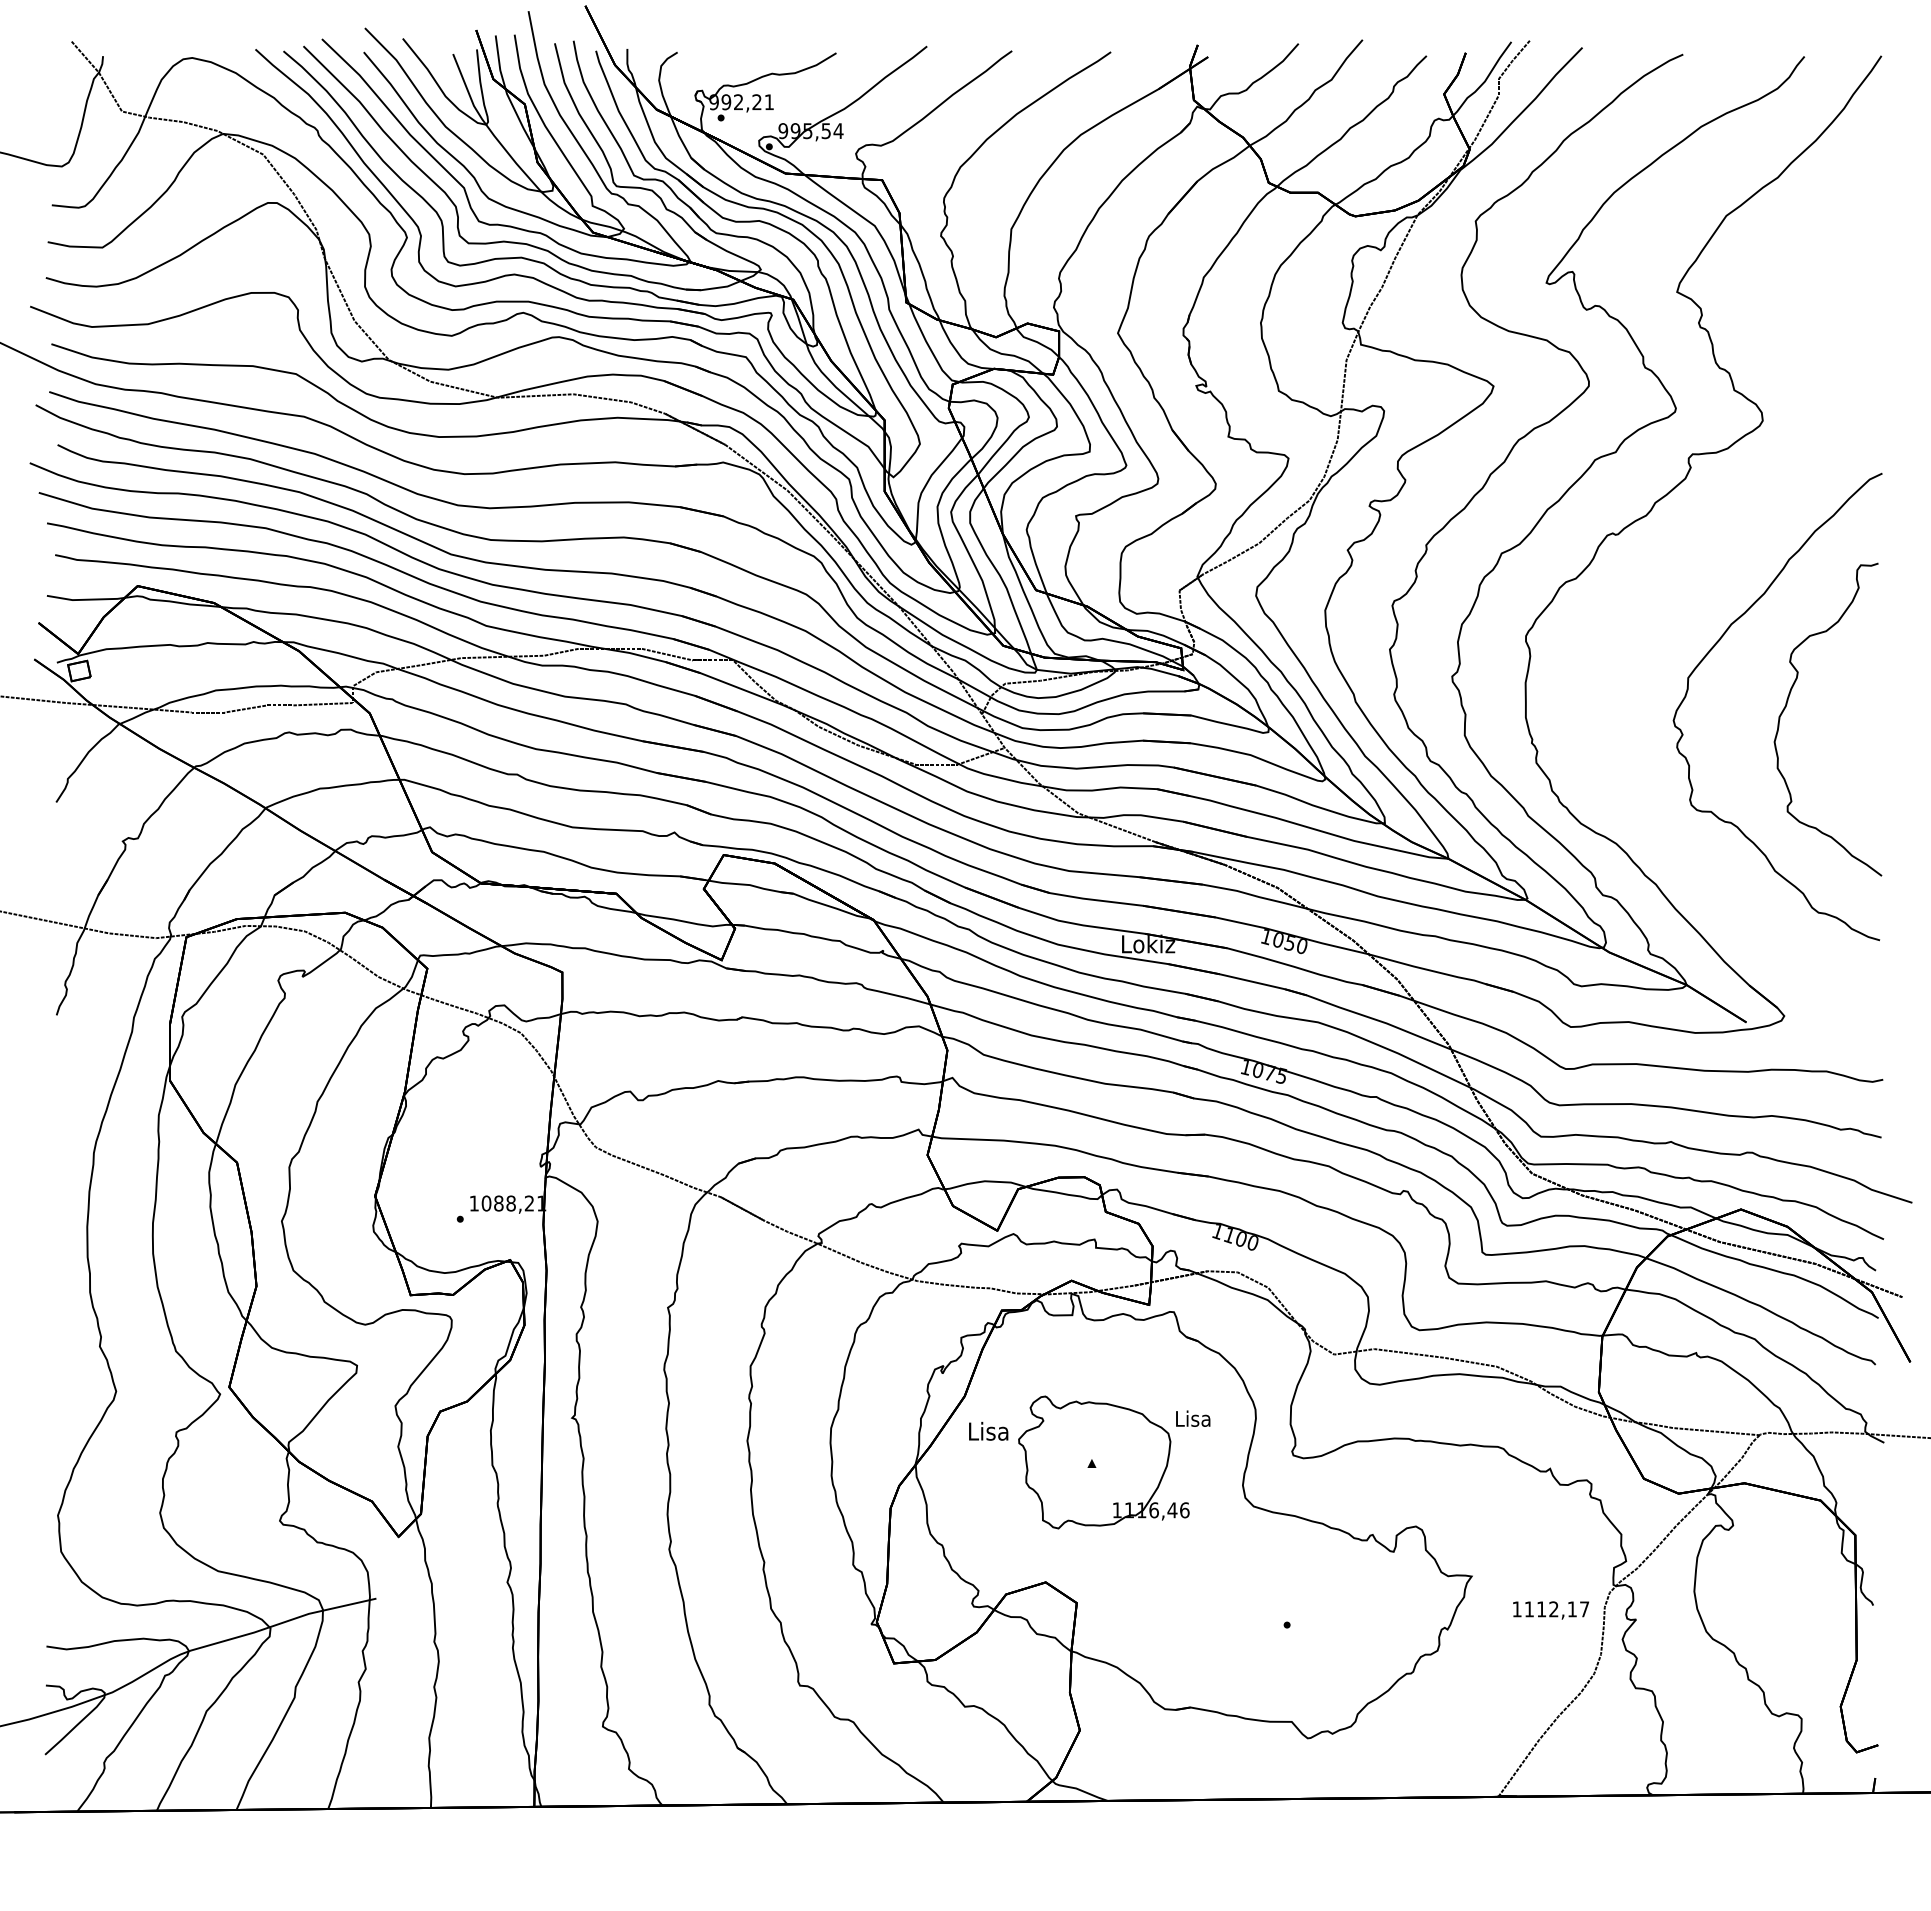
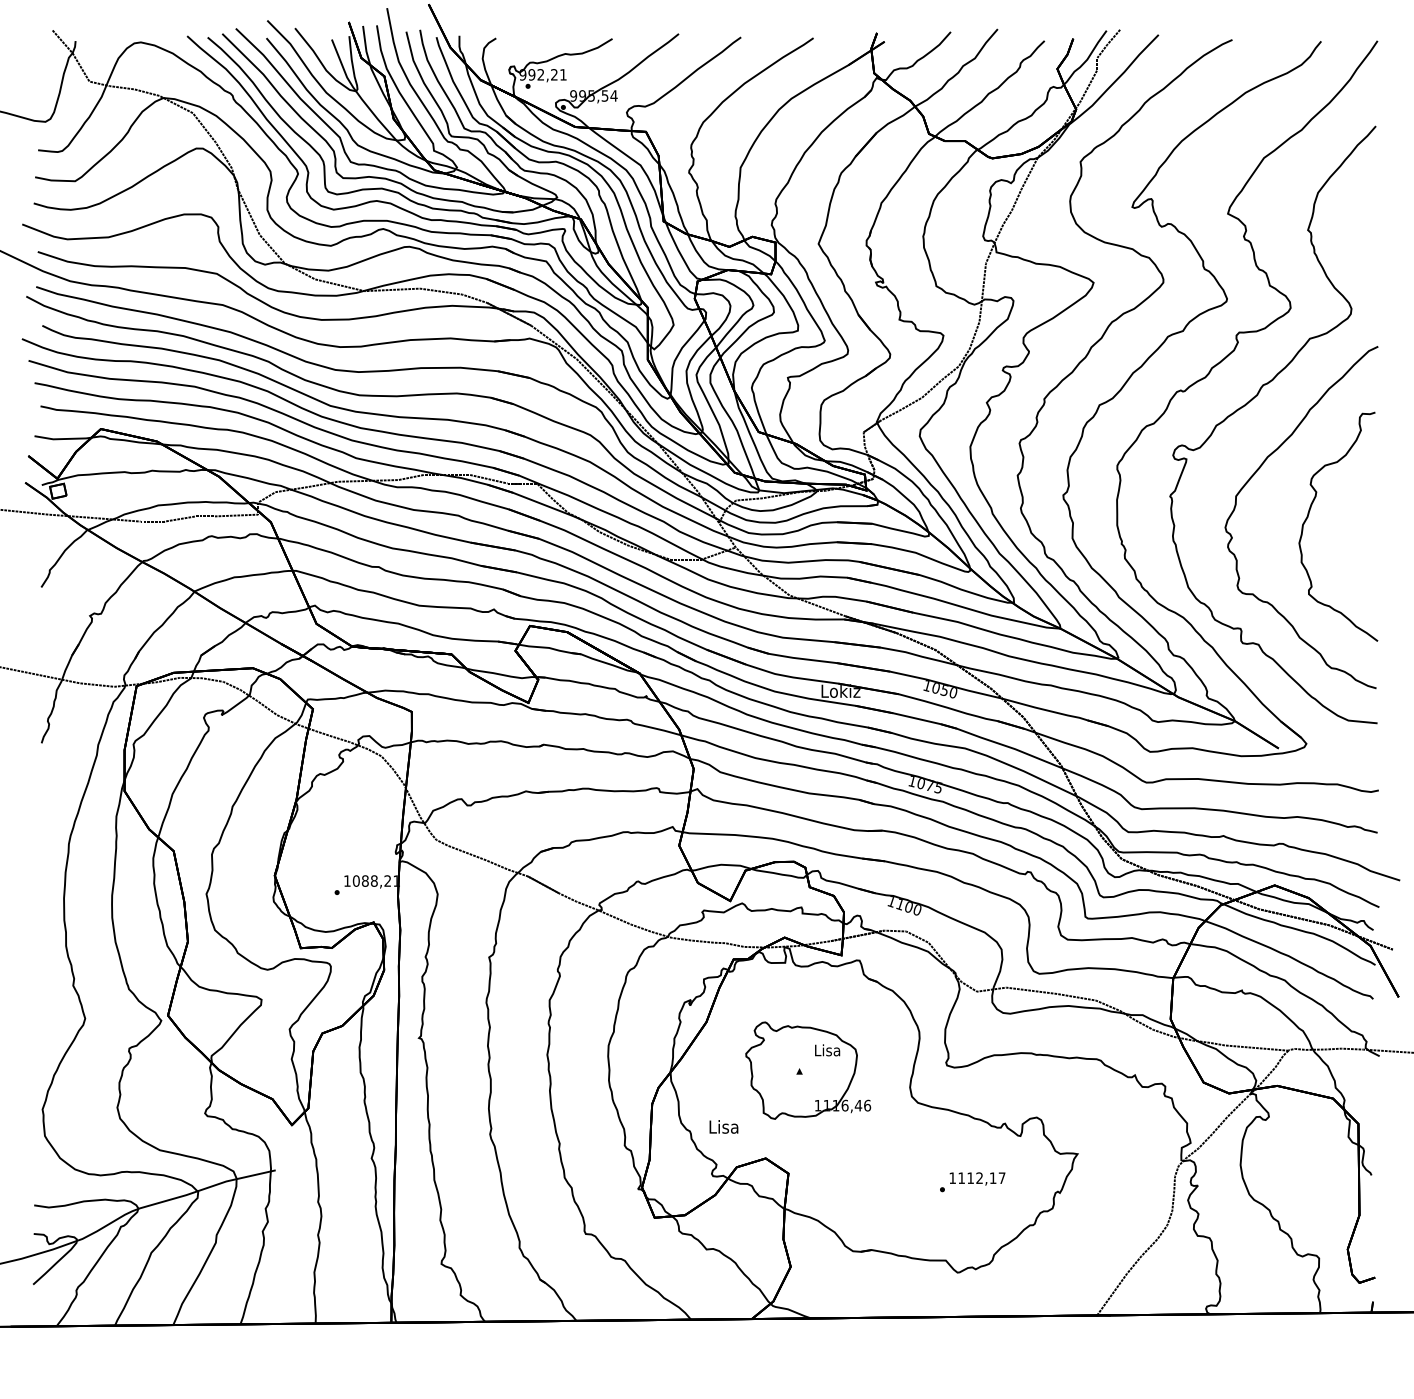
curve: (1708, 548) -> (1250, 401), added
text: (1193, 1418) -> (827, 1050), moved
text: (988, 1431) -> (723, 1127), moved
text: (1551, 1610) -> (977, 1179), moved

